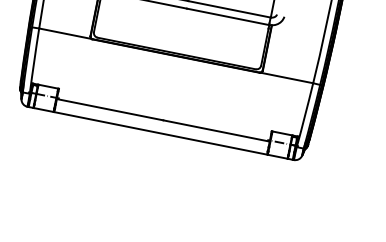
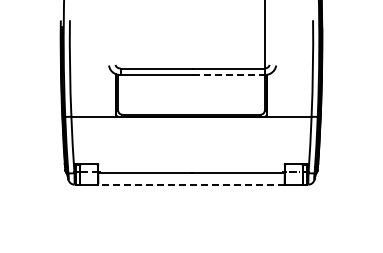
line: (228, 17) -> (229, 75), solid -> dashed
line: (160, 133) -> (191, 184), solid -> dashed

